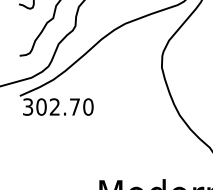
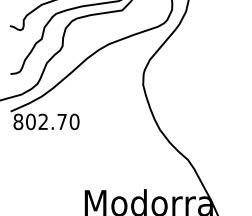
text: (28, 106) -> (18, 121), 302.70 -> 802.70

